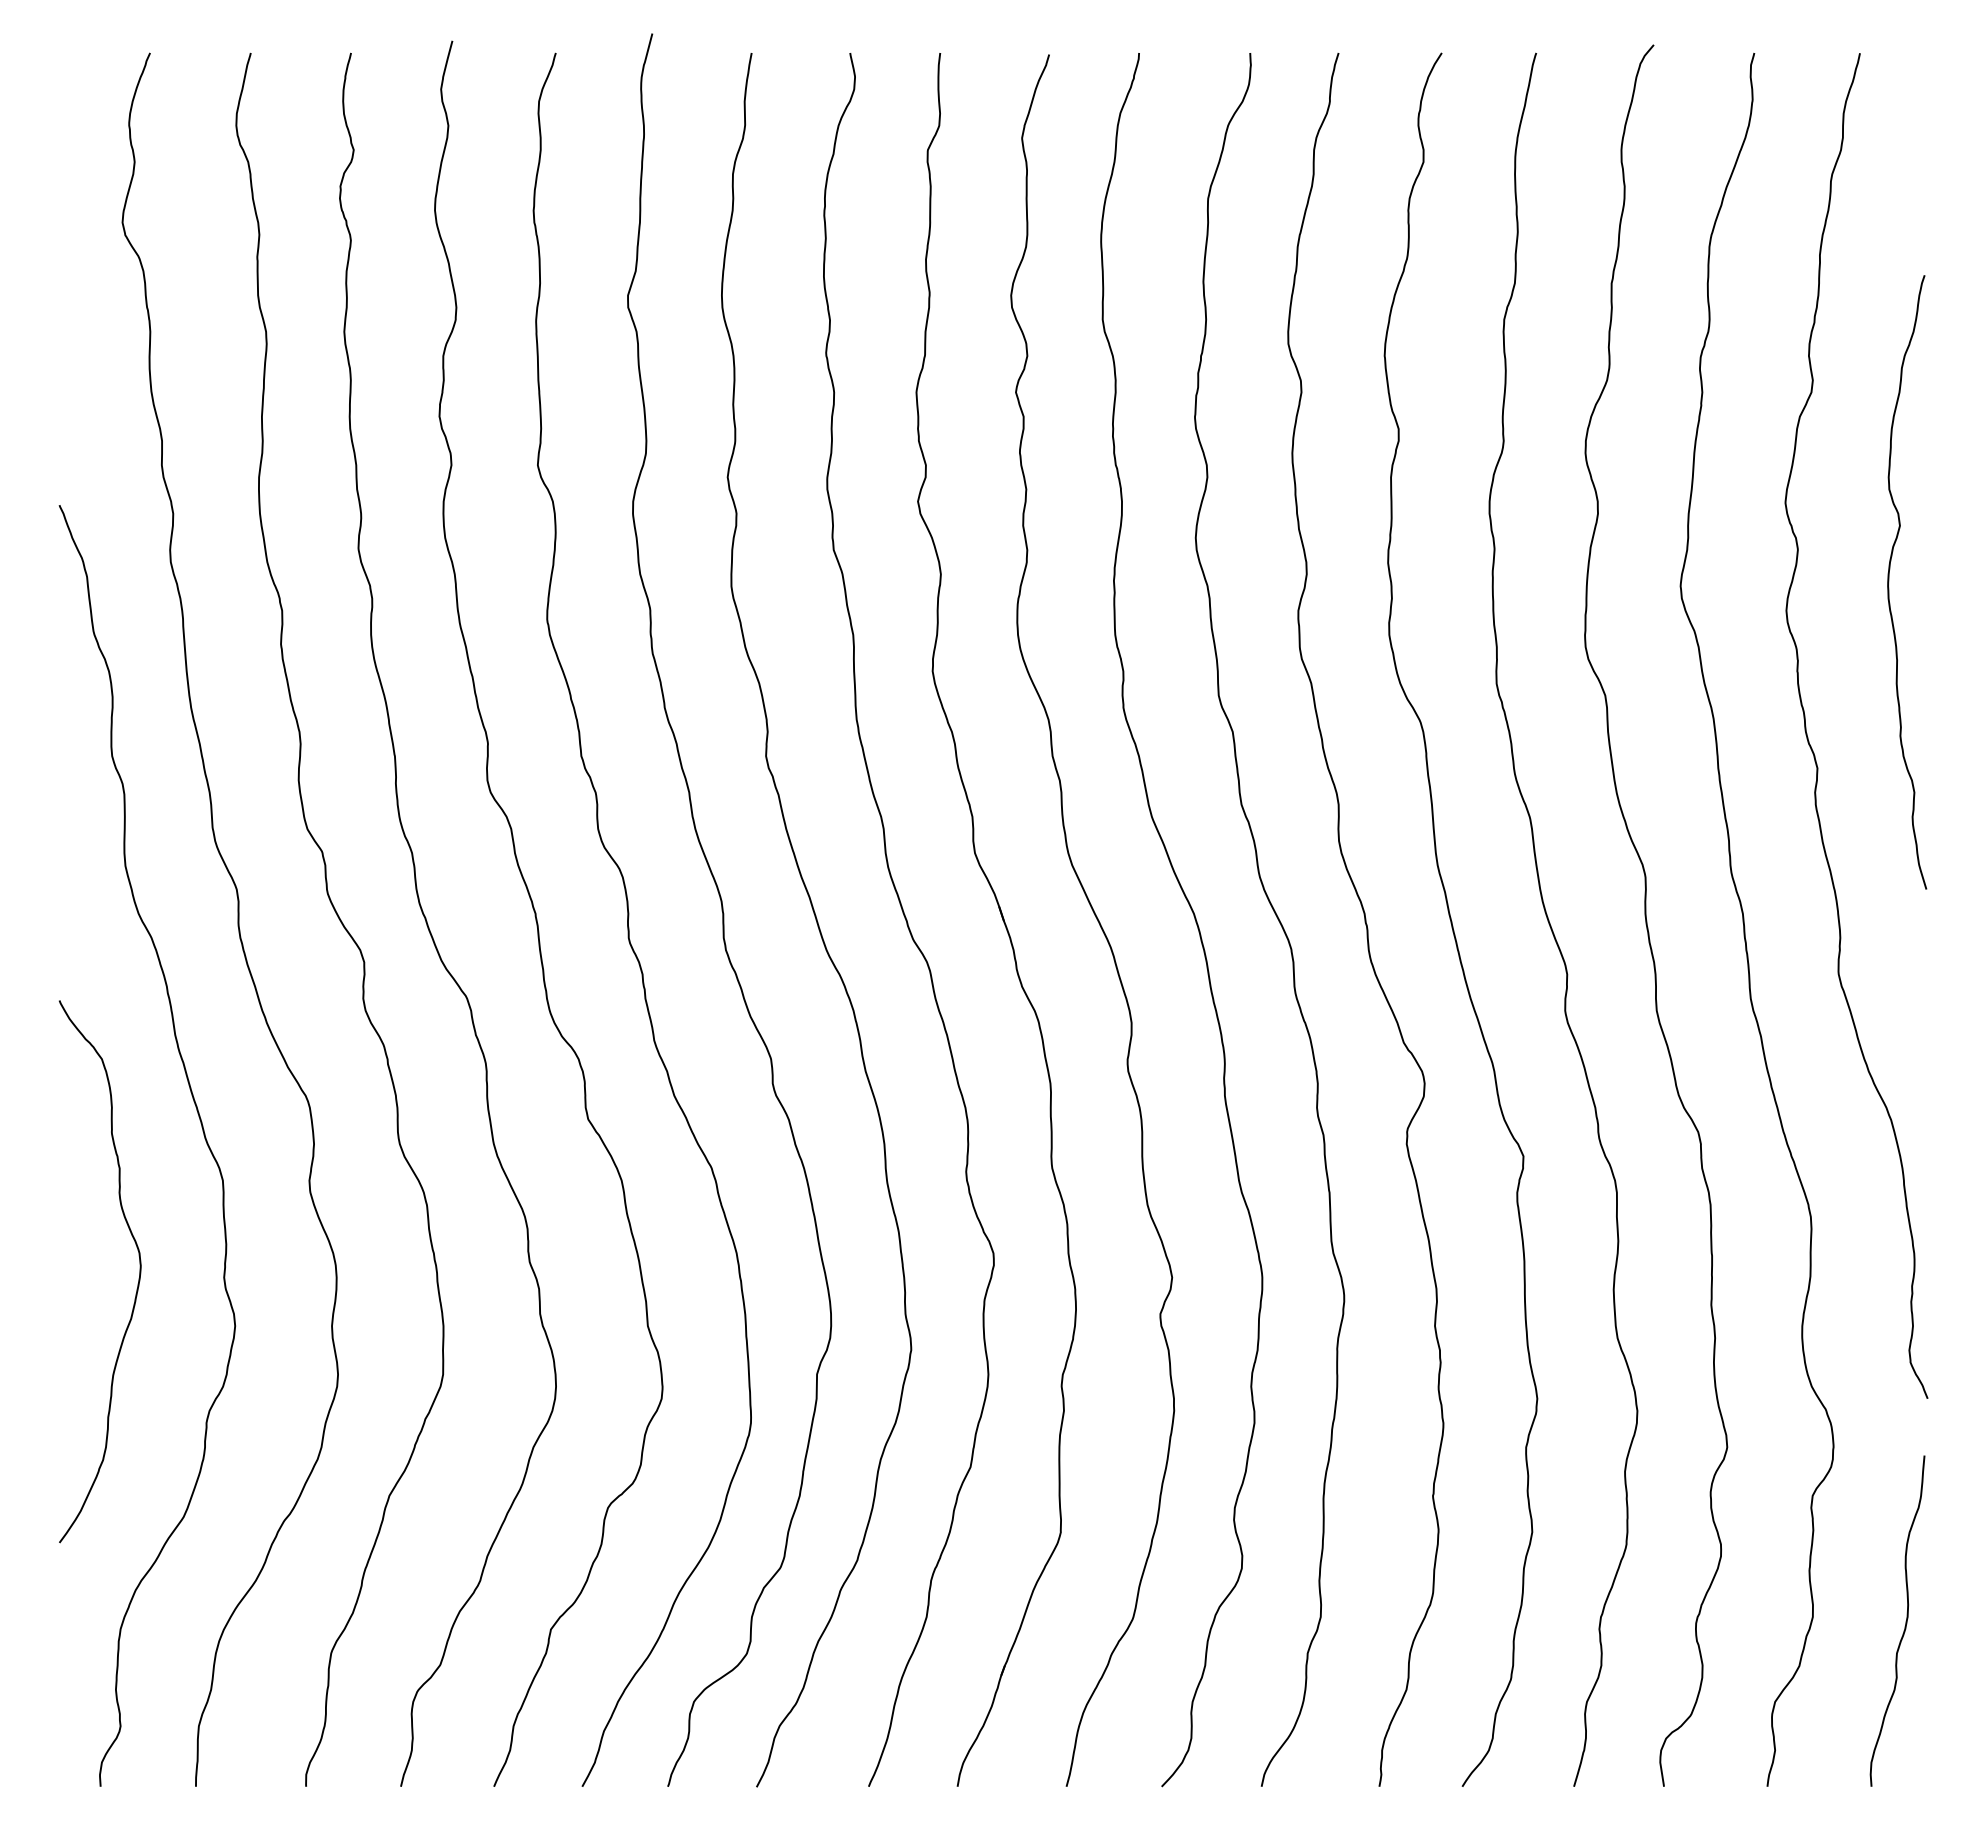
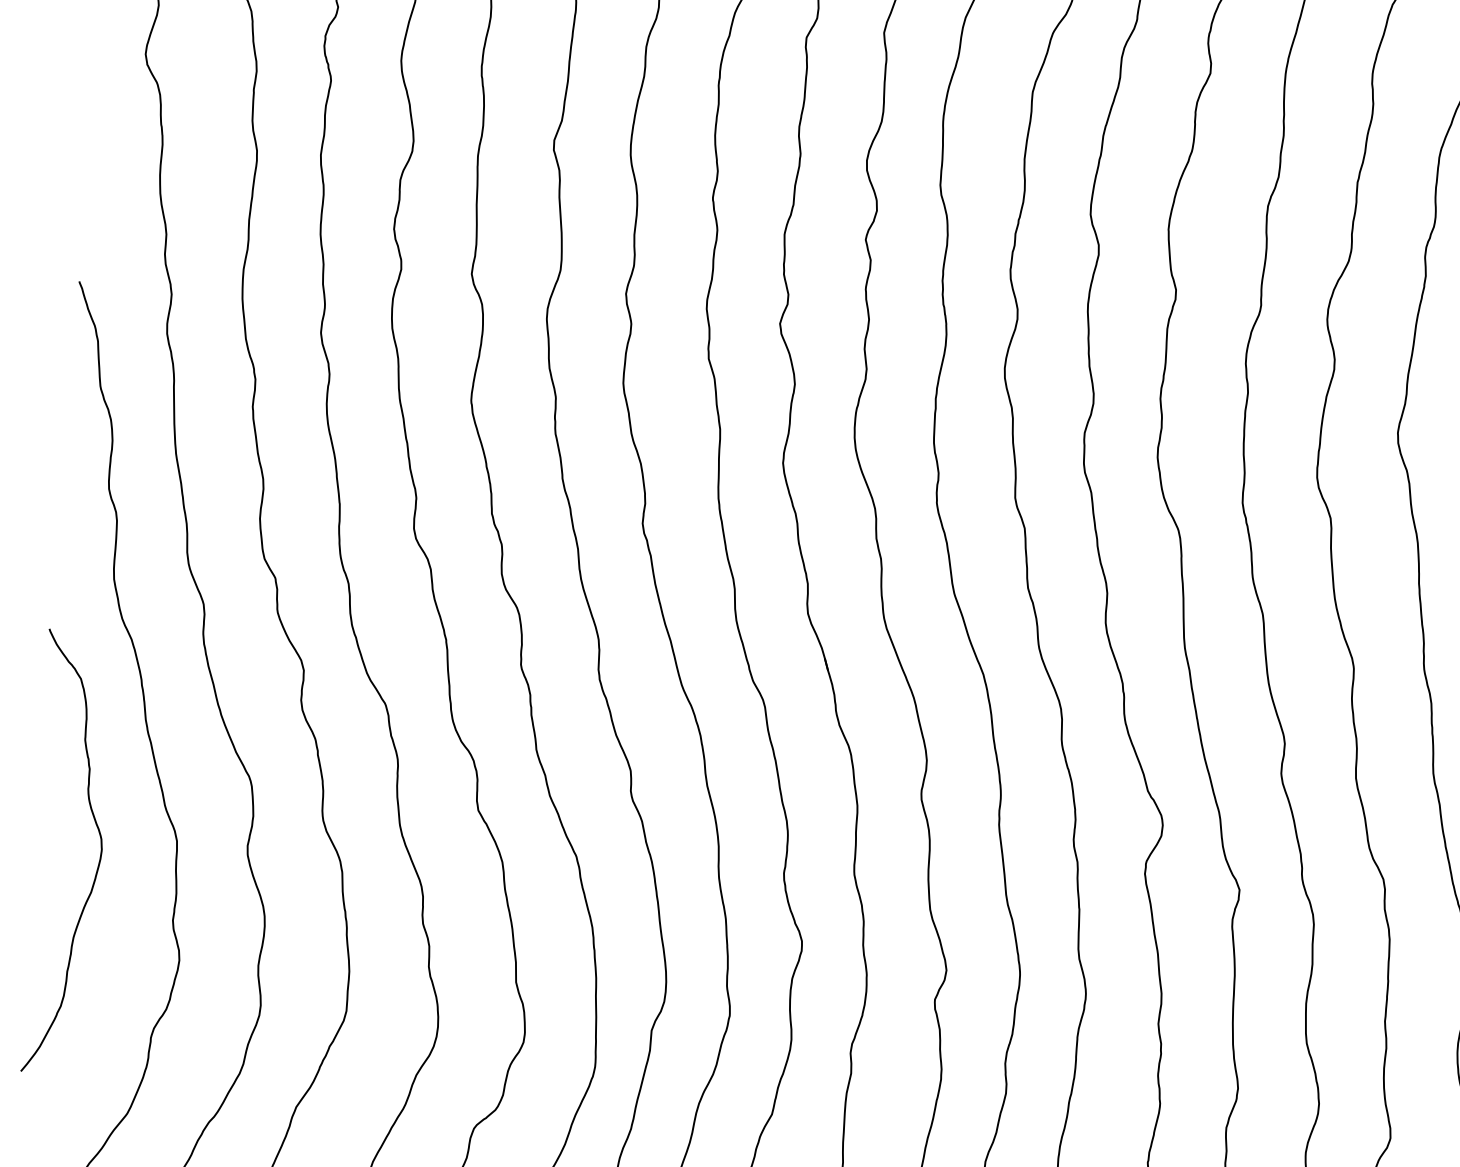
curve: (138, 1278) -> (99, 859), moved

